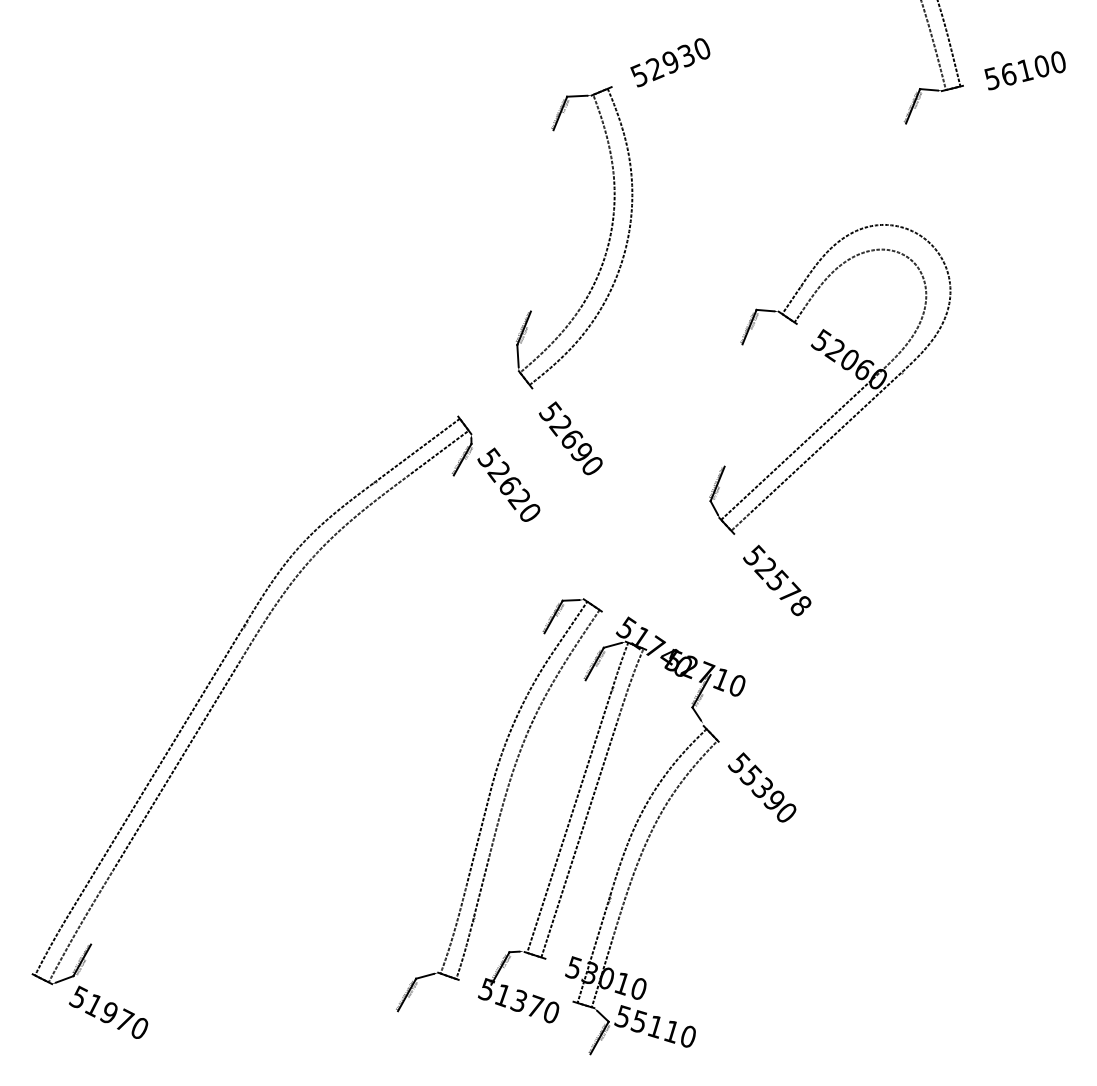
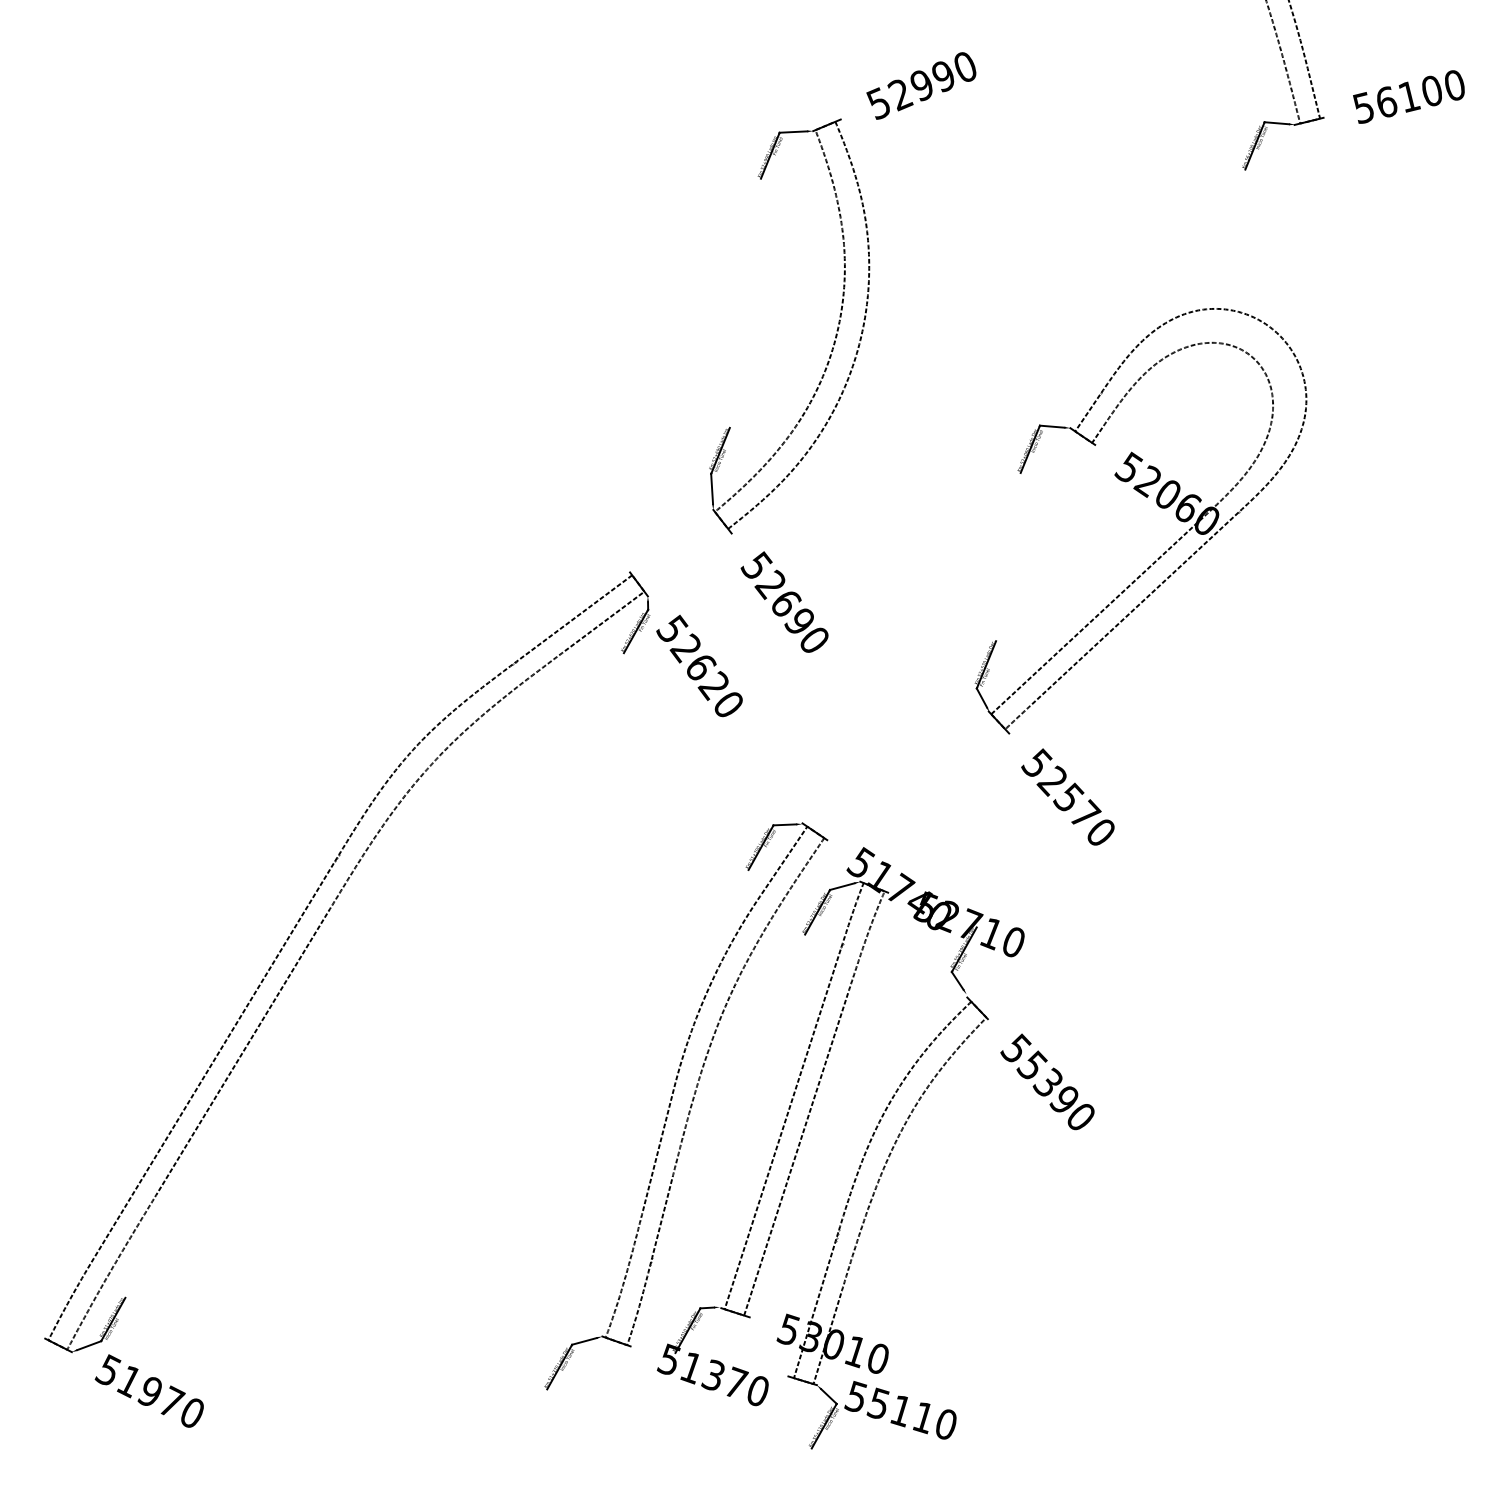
text: (685, 55) -> (942, 76), 52930 -> 52990
text: (801, 605) -> (1101, 832), 52578 -> 52570

